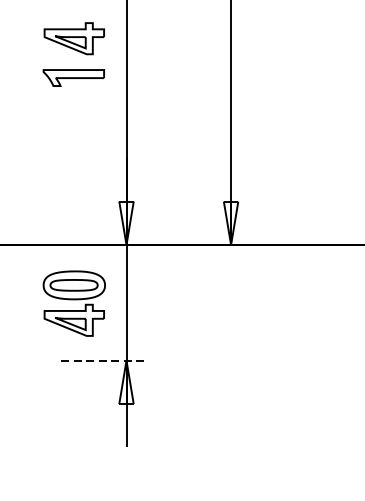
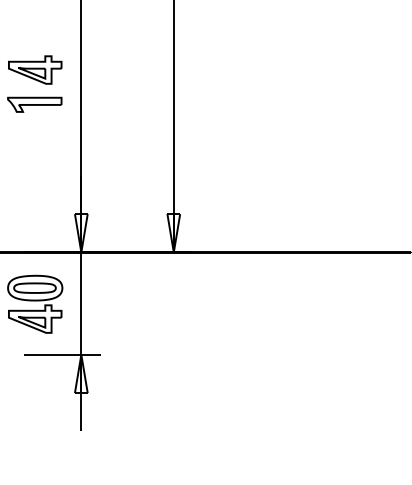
line: (105, 360) -> (62, 354), dashed -> solid

